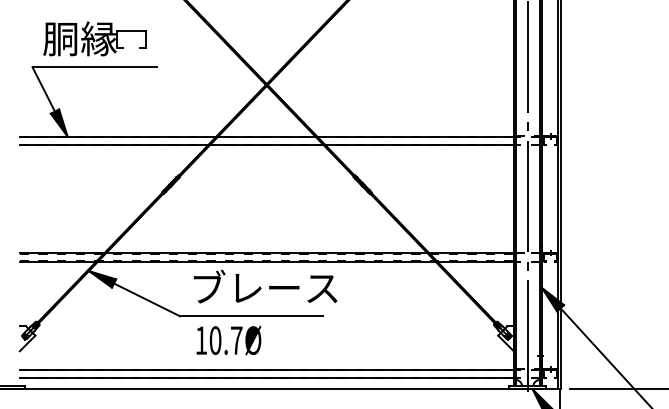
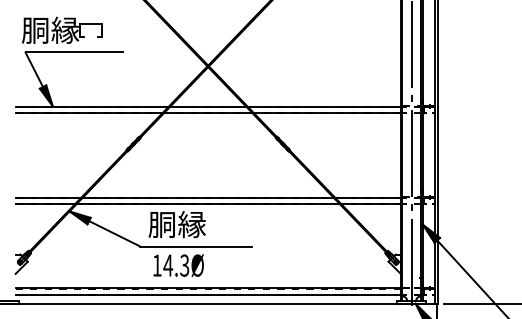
part: (95, 37) -> (62, 29), moved
text: (263, 287) -> (205, 224), ブレース -> 胴縁
text: (226, 340) -> (176, 265), 10.7Ø -> 14.3Ø

